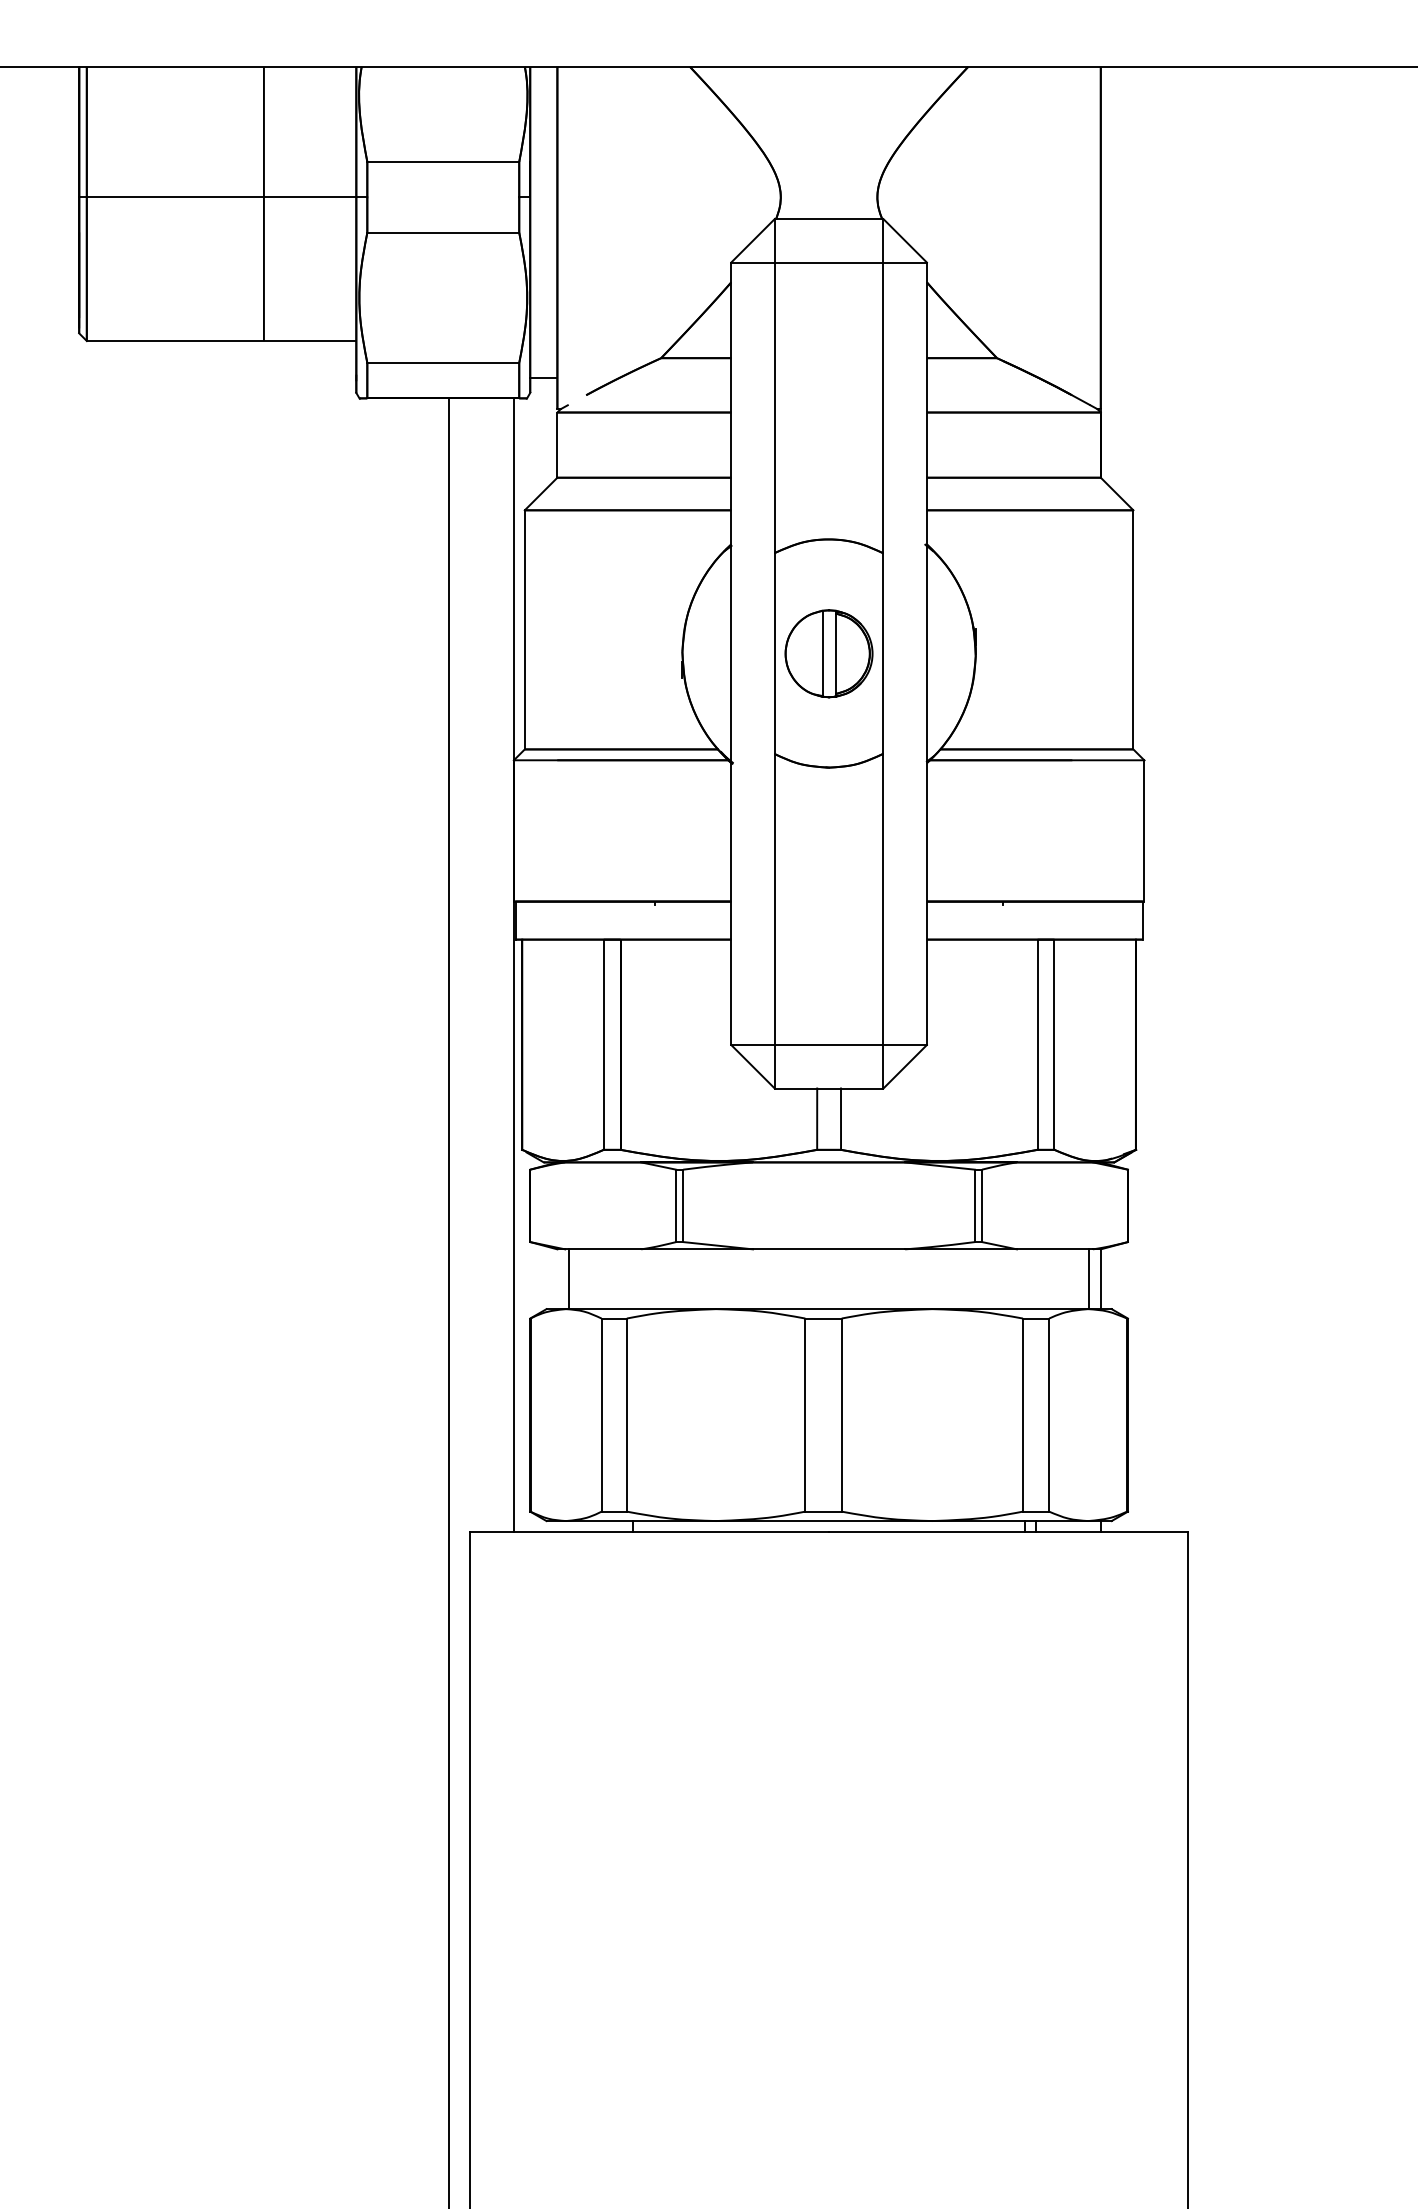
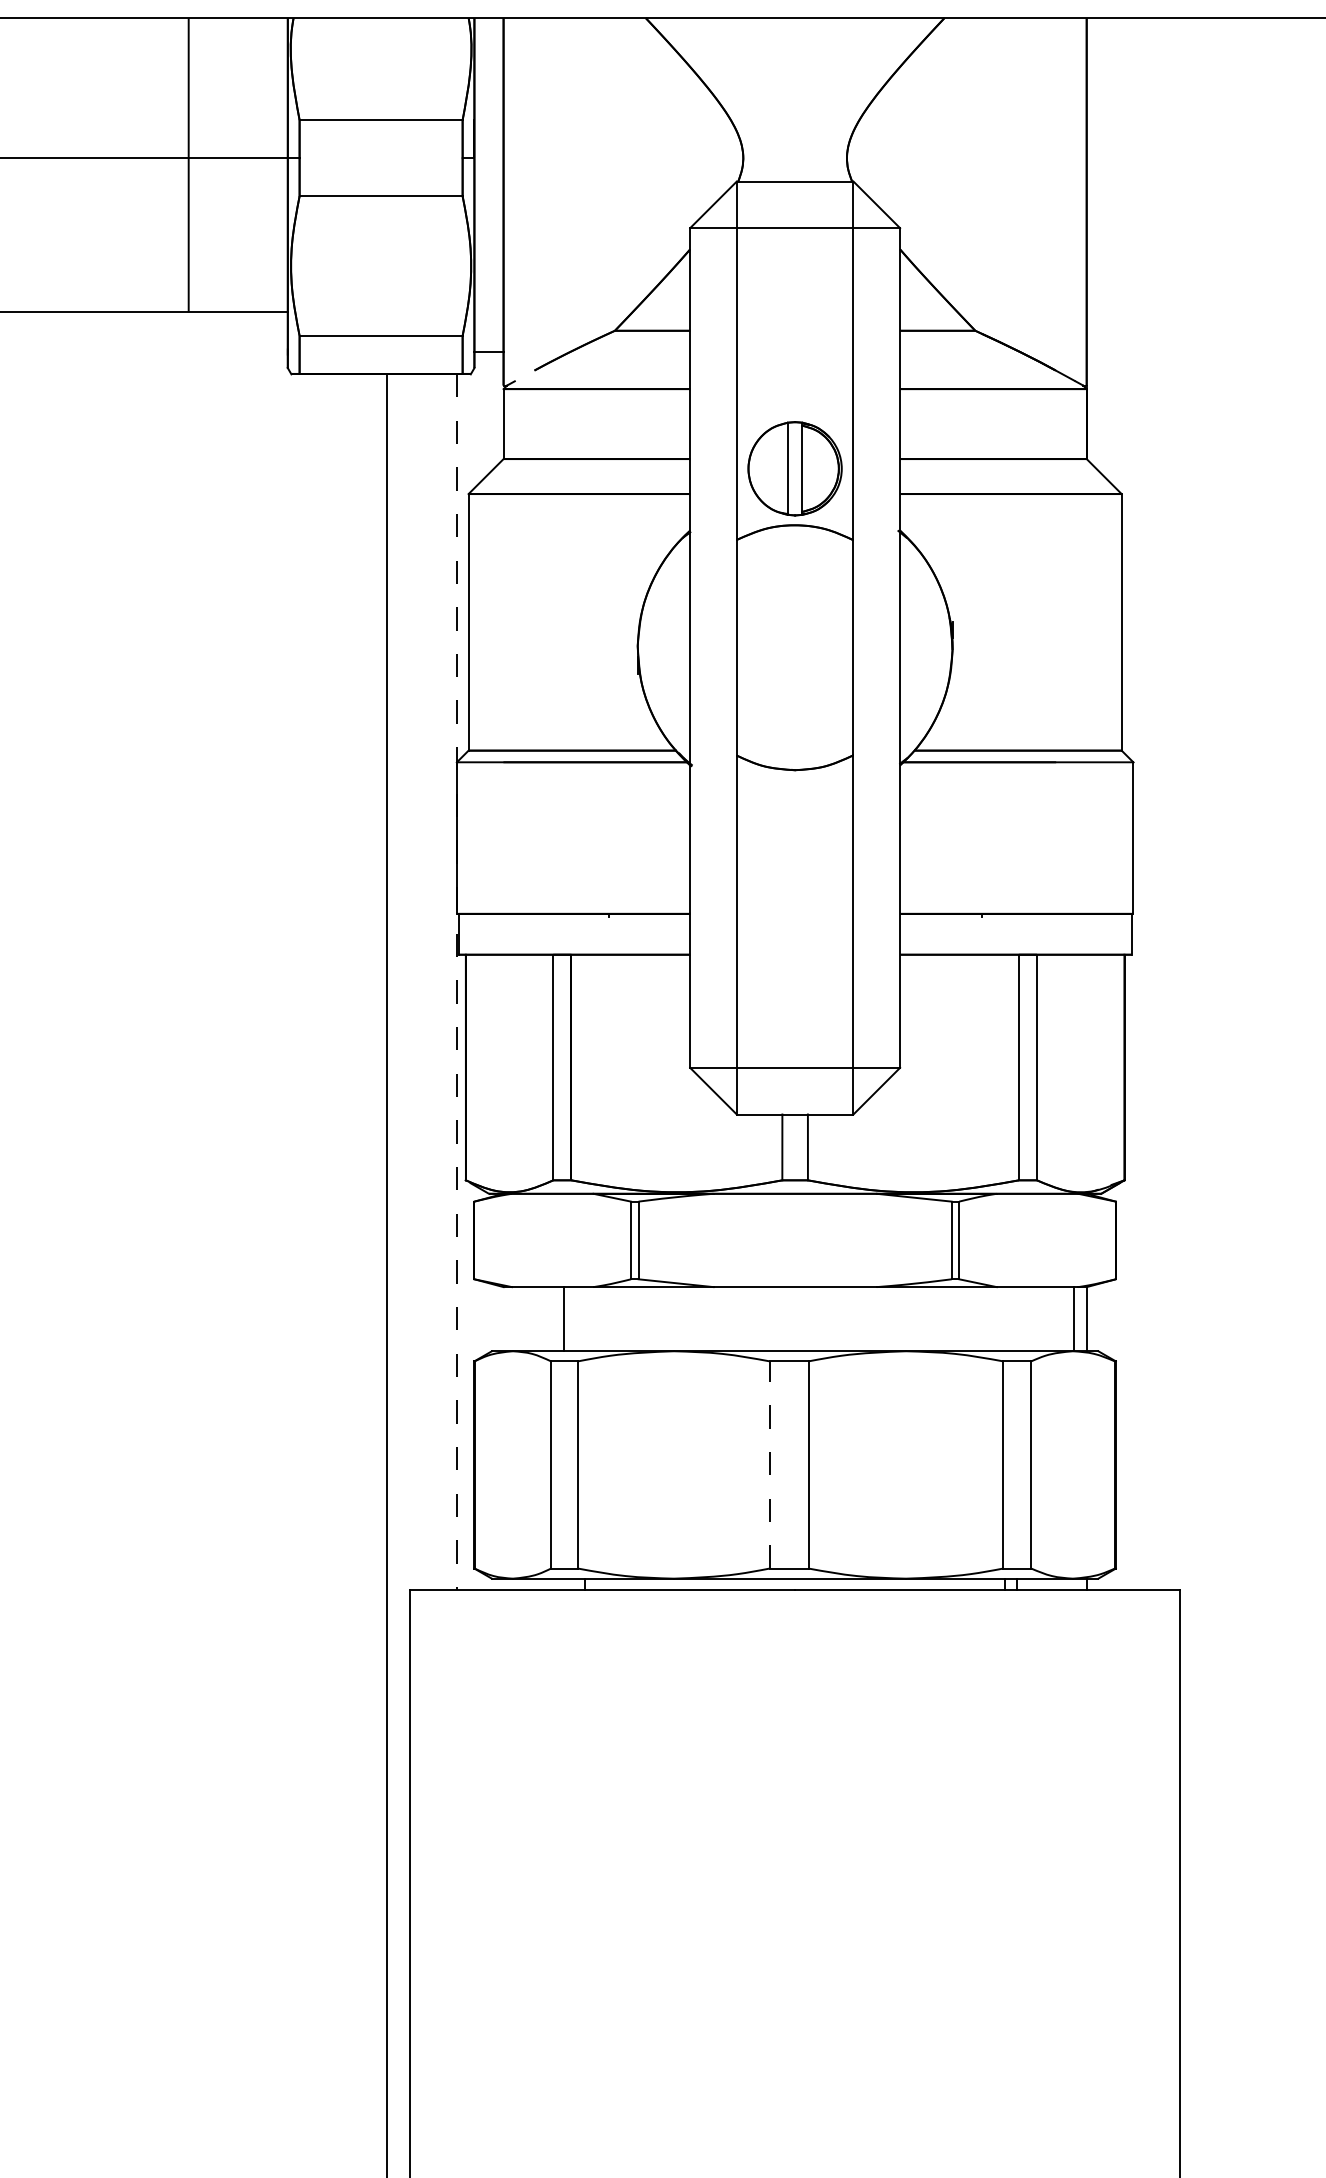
part: (828, 653) -> (794, 468), moved
line: (513, 965) -> (456, 982), solid -> dashed
line: (569, 1279) -> (563, 1319), moved
line: (805, 1415) -> (769, 1465), solid -> dashed

